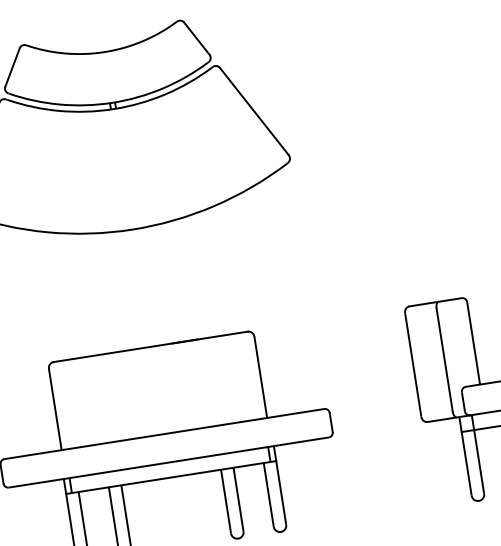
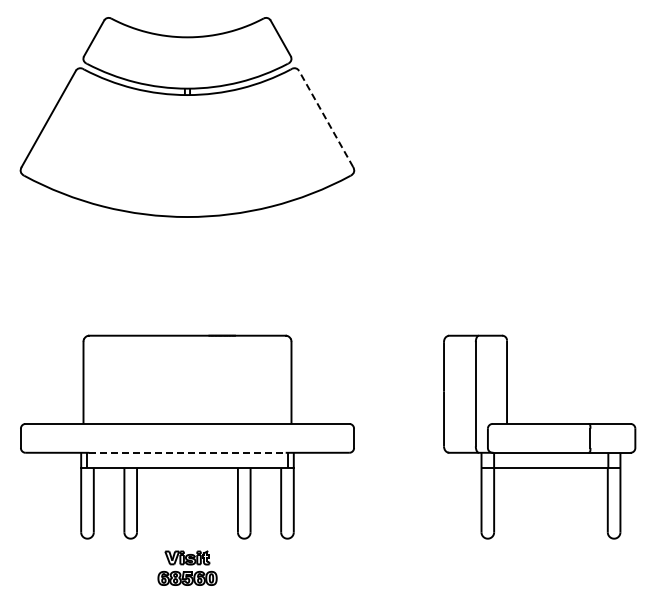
line: (253, 110) -> (325, 118), solid -> dashed
line: (168, 462) -> (187, 452), solid -> dashed

